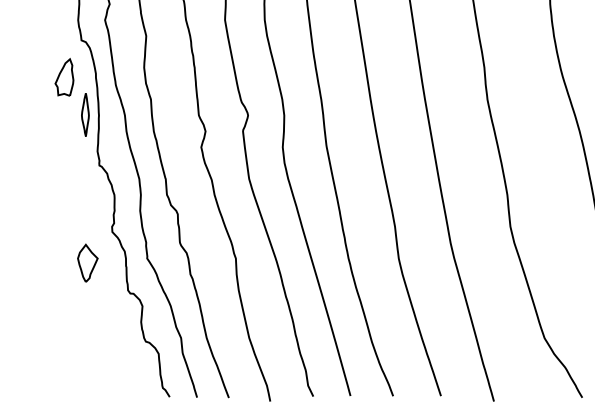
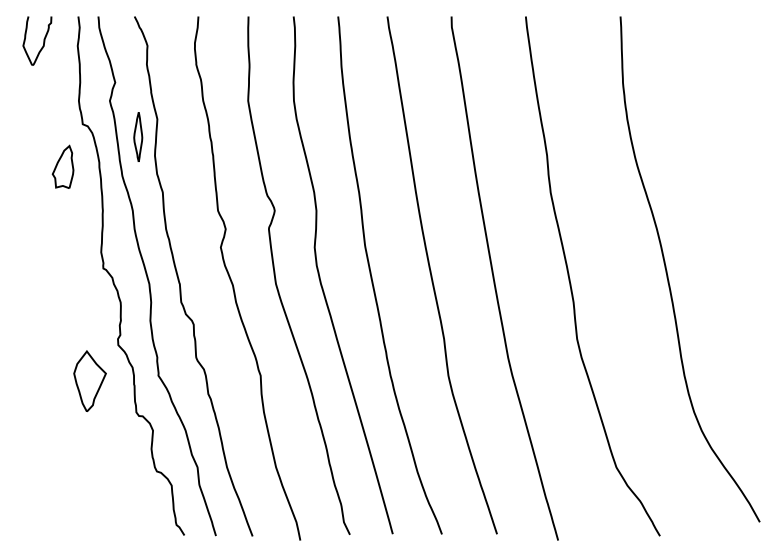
part: (85, 114) -> (138, 136), moved
part: (87, 262) -> (89, 380), size x1.4

